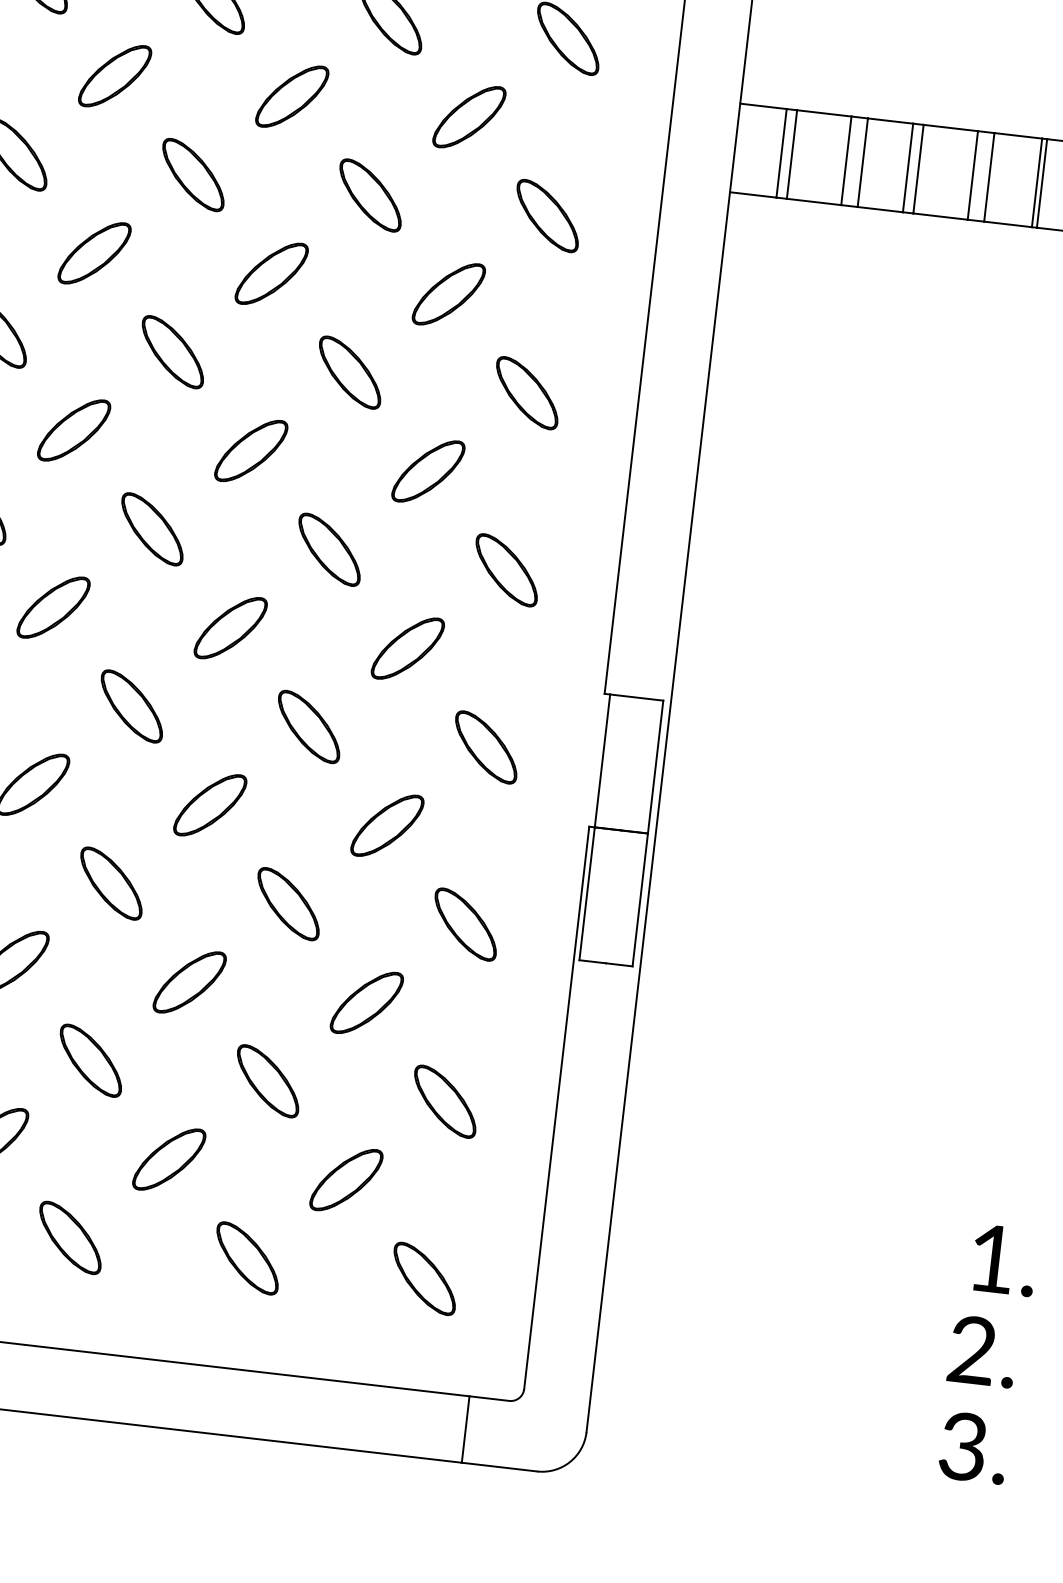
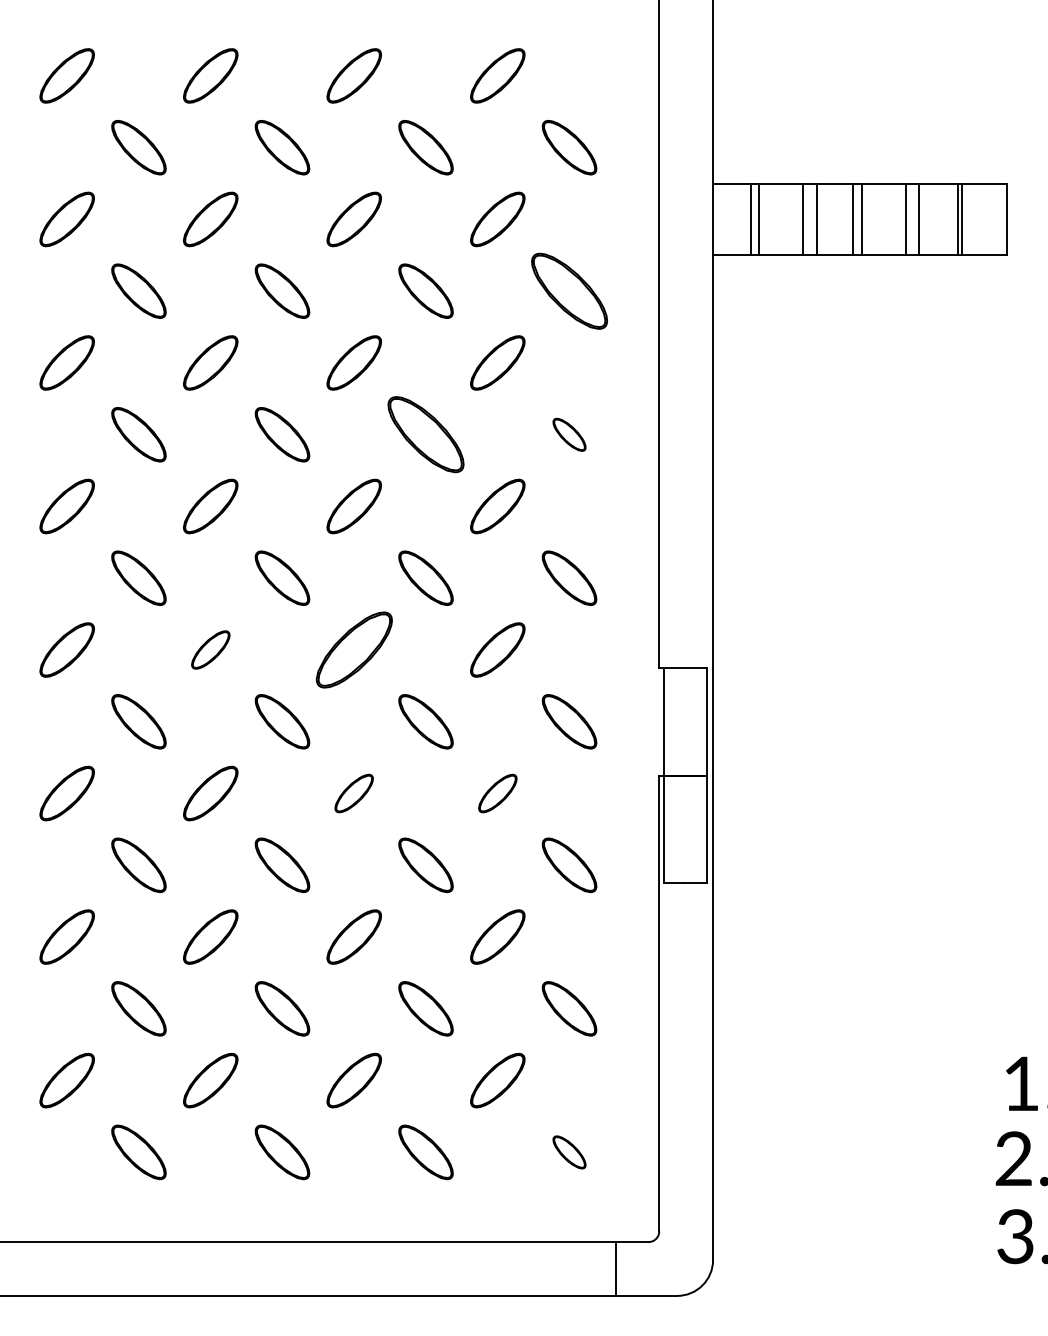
part: (547, 215) -> (569, 290), size x1.4
part: (349, 372) -> (425, 434), size x1.4
part: (527, 392) -> (569, 434), size x0.6
part: (53, 606) -> (210, 649), size x0.7
part: (229, 627) -> (353, 649), size x1.4
part: (209, 805) -> (353, 793), size x0.7
part: (387, 825) -> (497, 793), size x0.7
part: (424, 1279) -> (569, 1152), size x0.6

